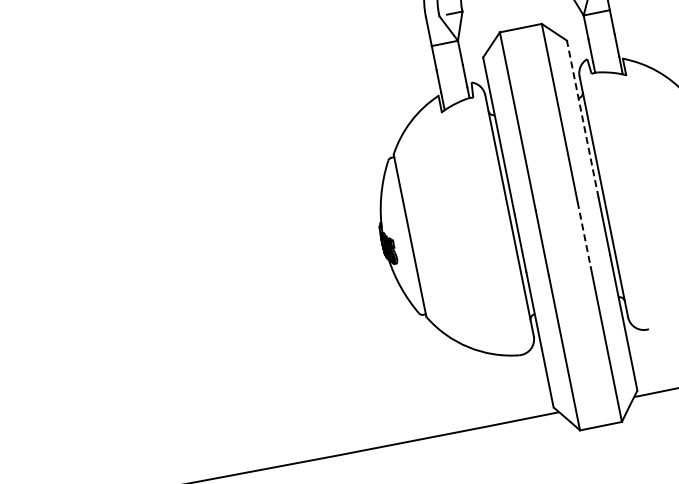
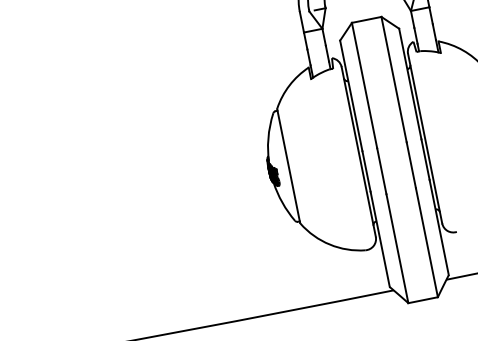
line: (582, 118) -> (410, 83), dashed -> solid
line: (584, 235) -> (411, 165), dashed -> solid

